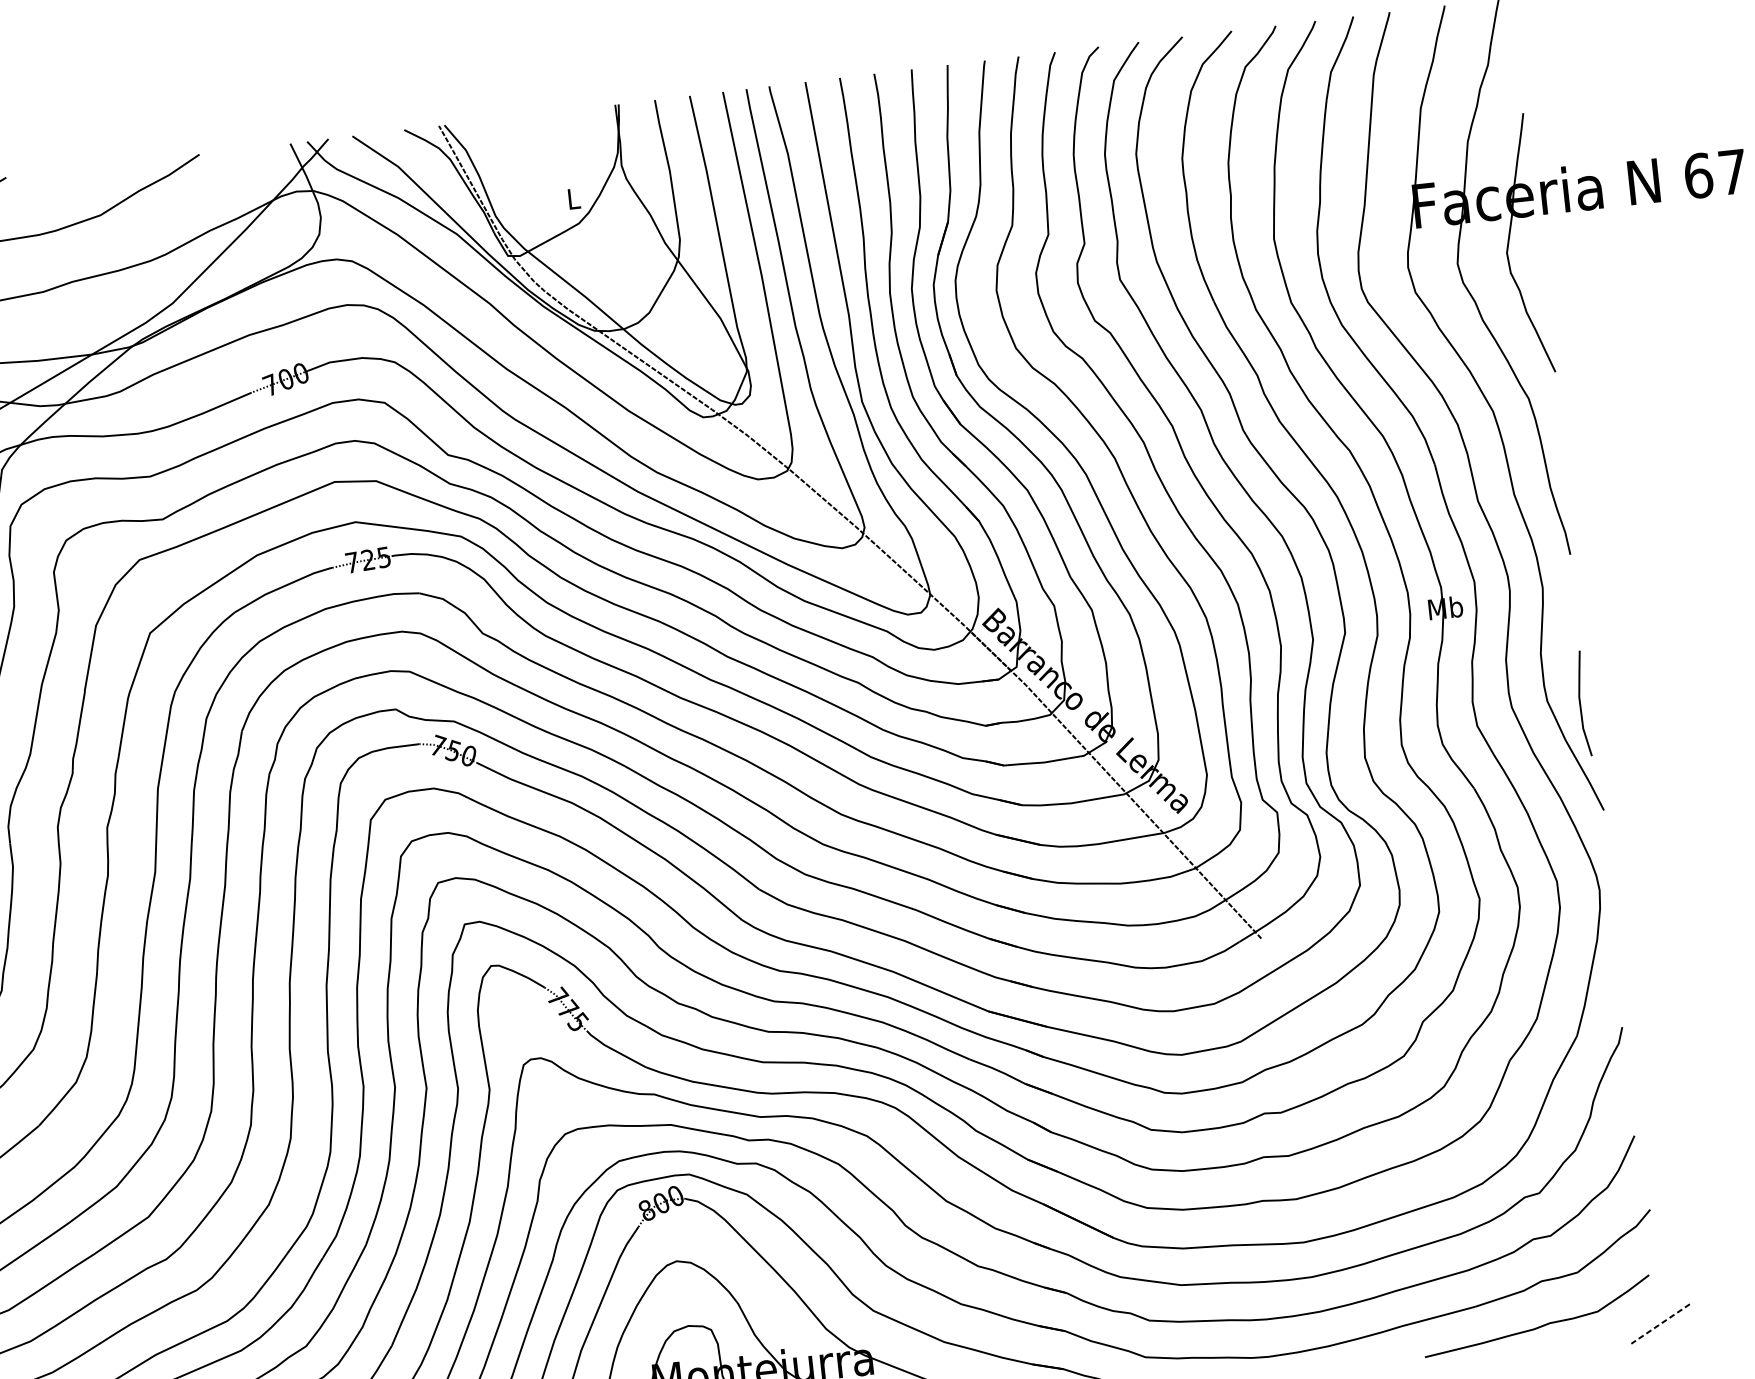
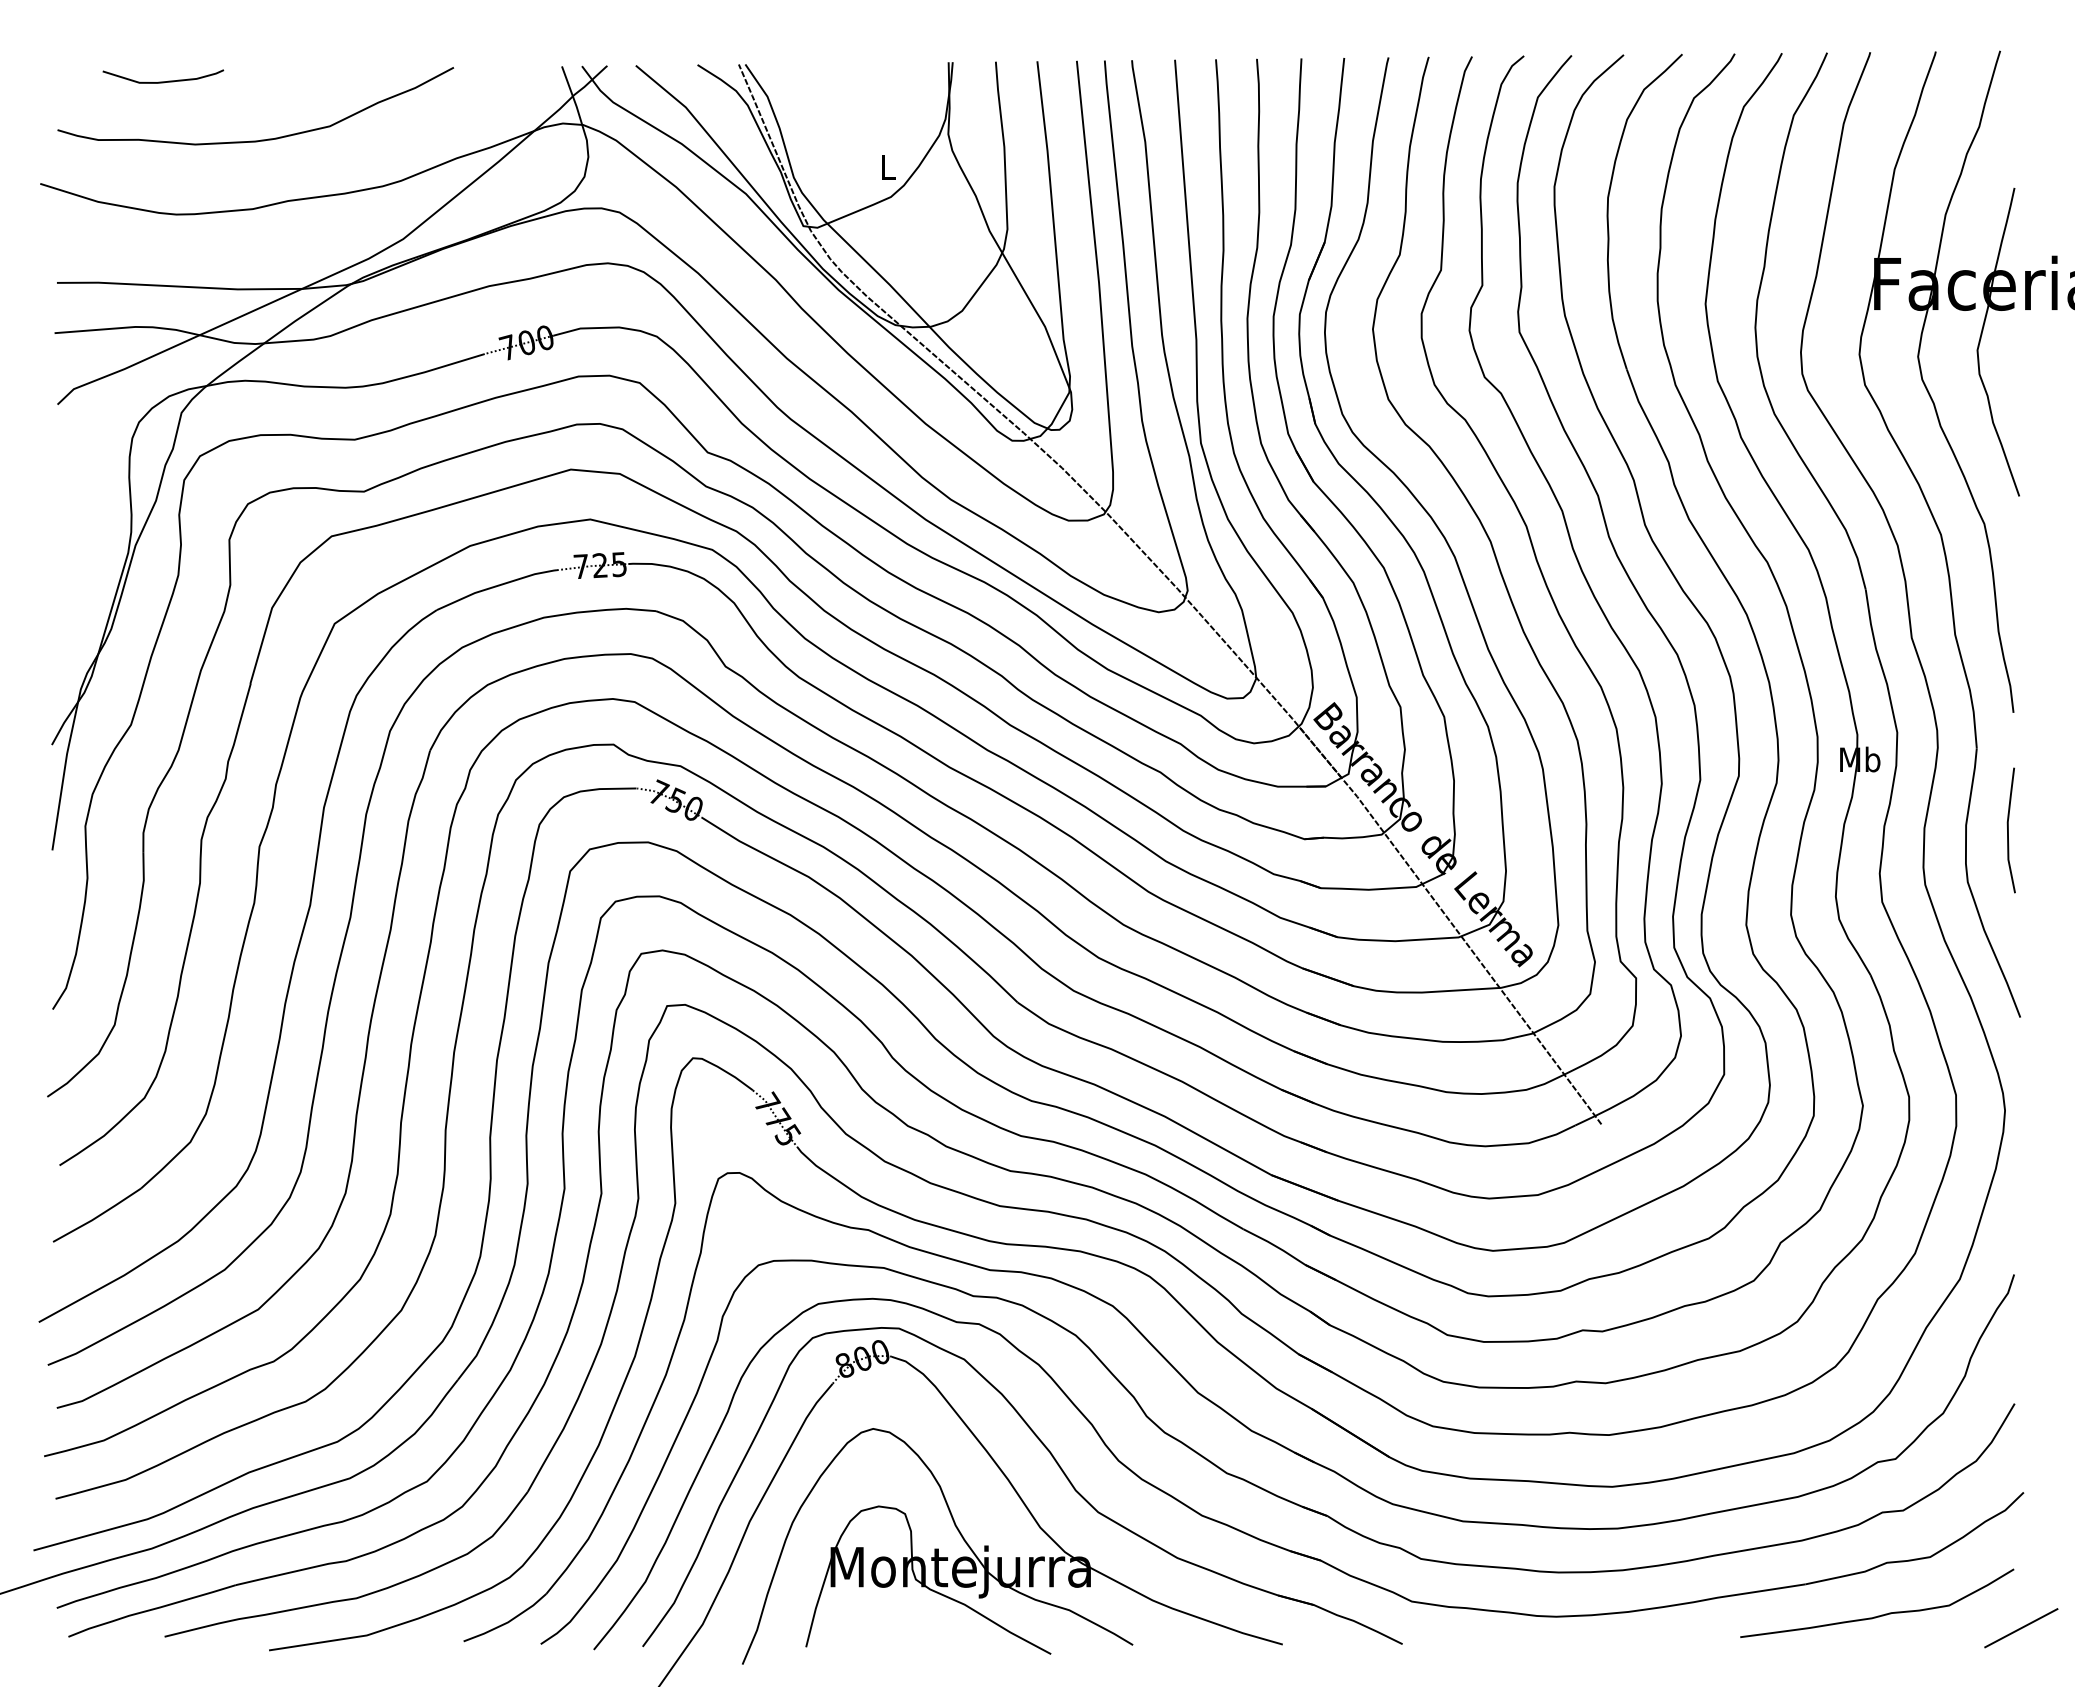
line: (1580, 704) -> (2008, 830), moved
line: (1660, 1324) -> (2021, 1628), dashed -> solid

